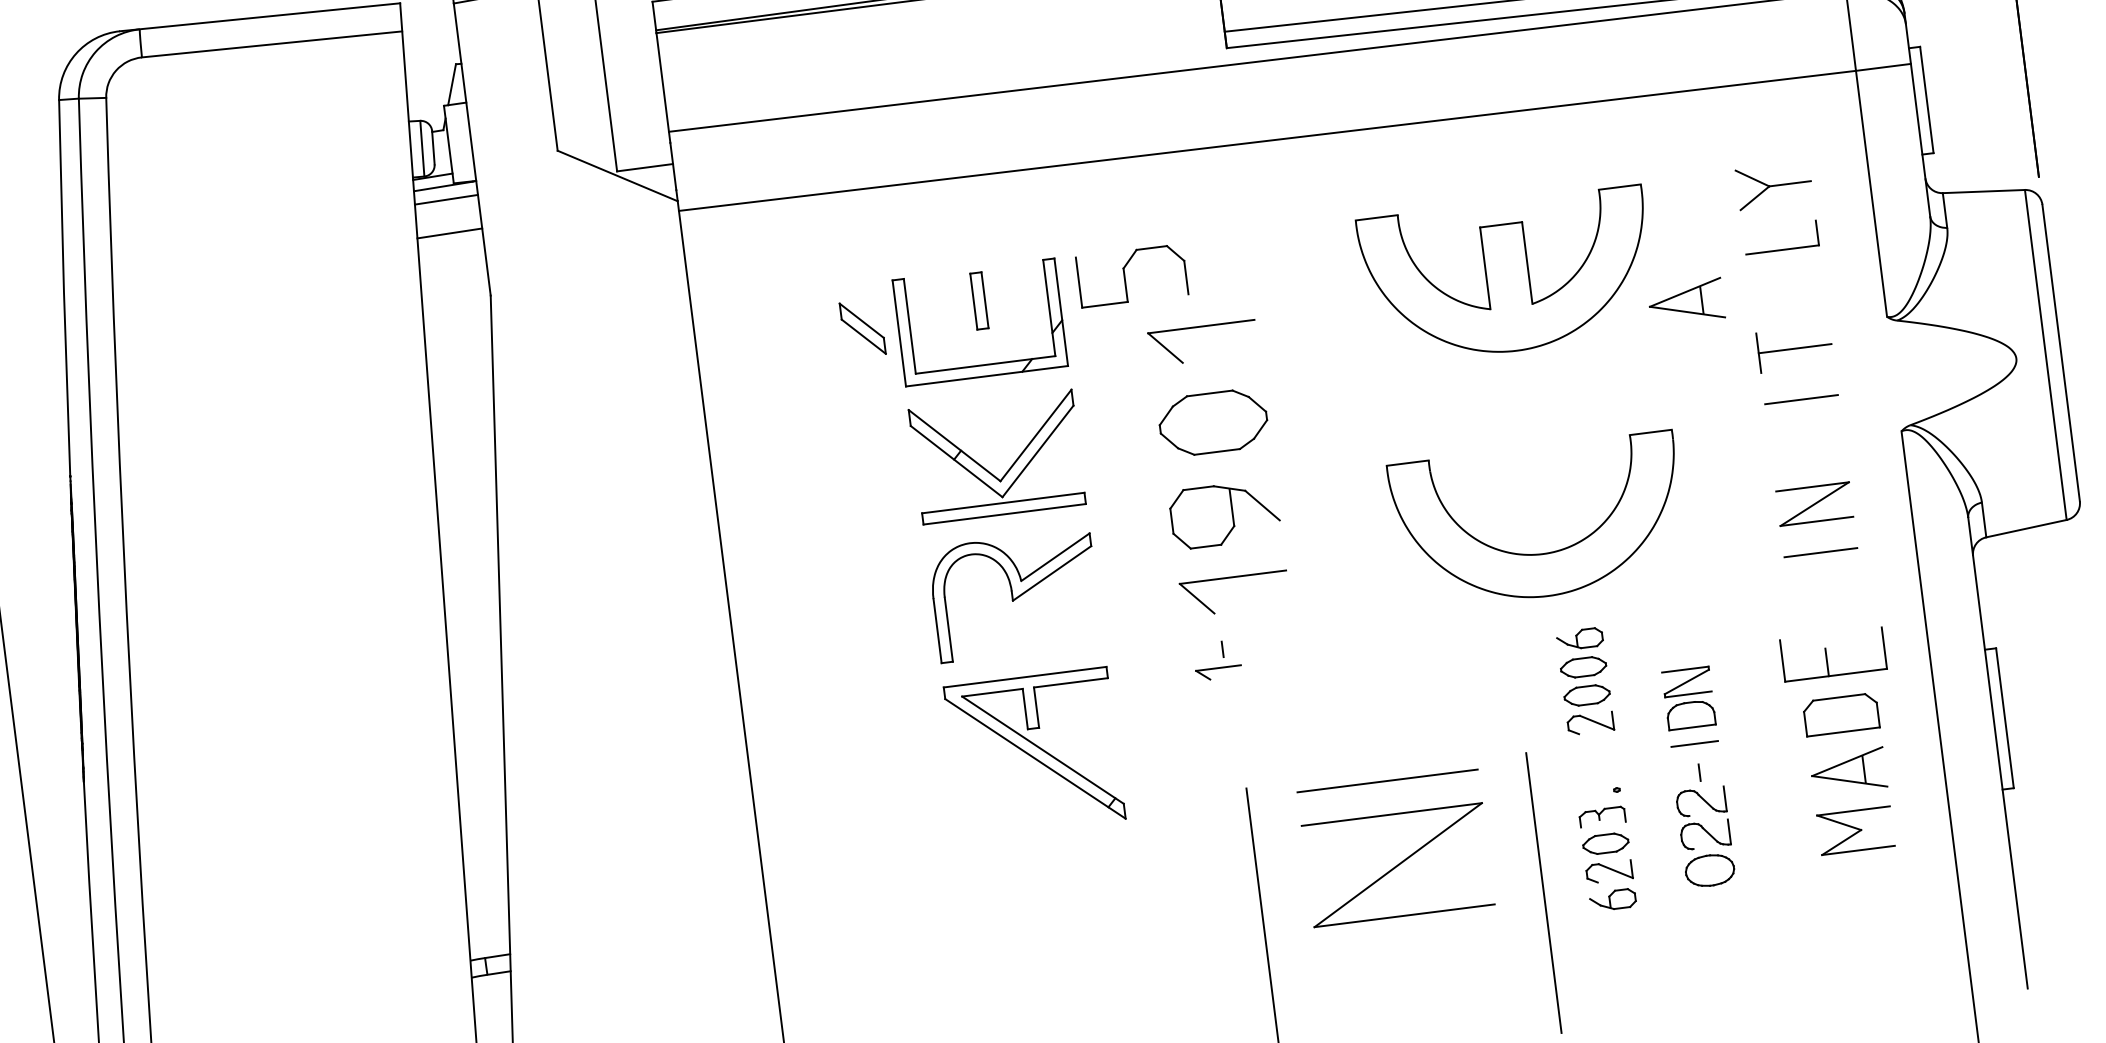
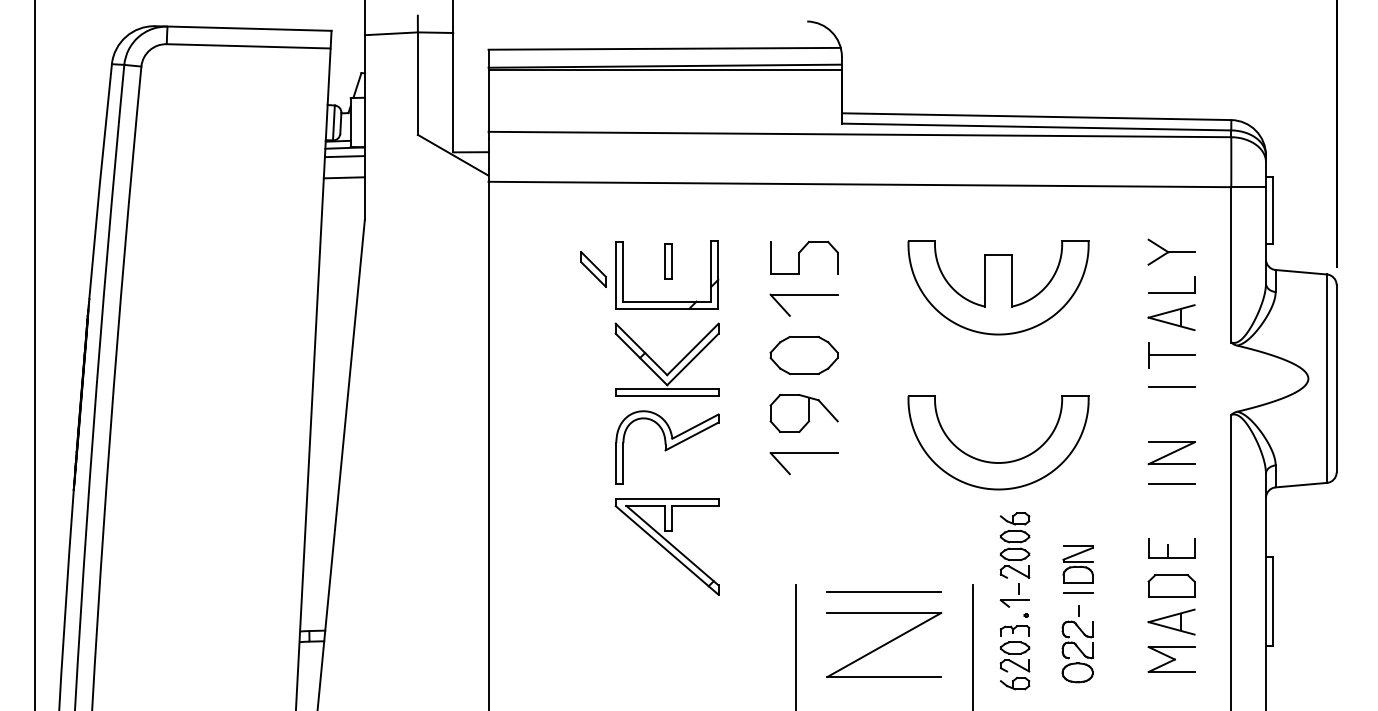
part: (1132, 275) -> (804, 257), moved
part: (1686, 301) -> (1171, 317), moved
part: (1833, 654) -> (1171, 548), size x0.71
part: (1216, 660) -> (1014, 595), moved

